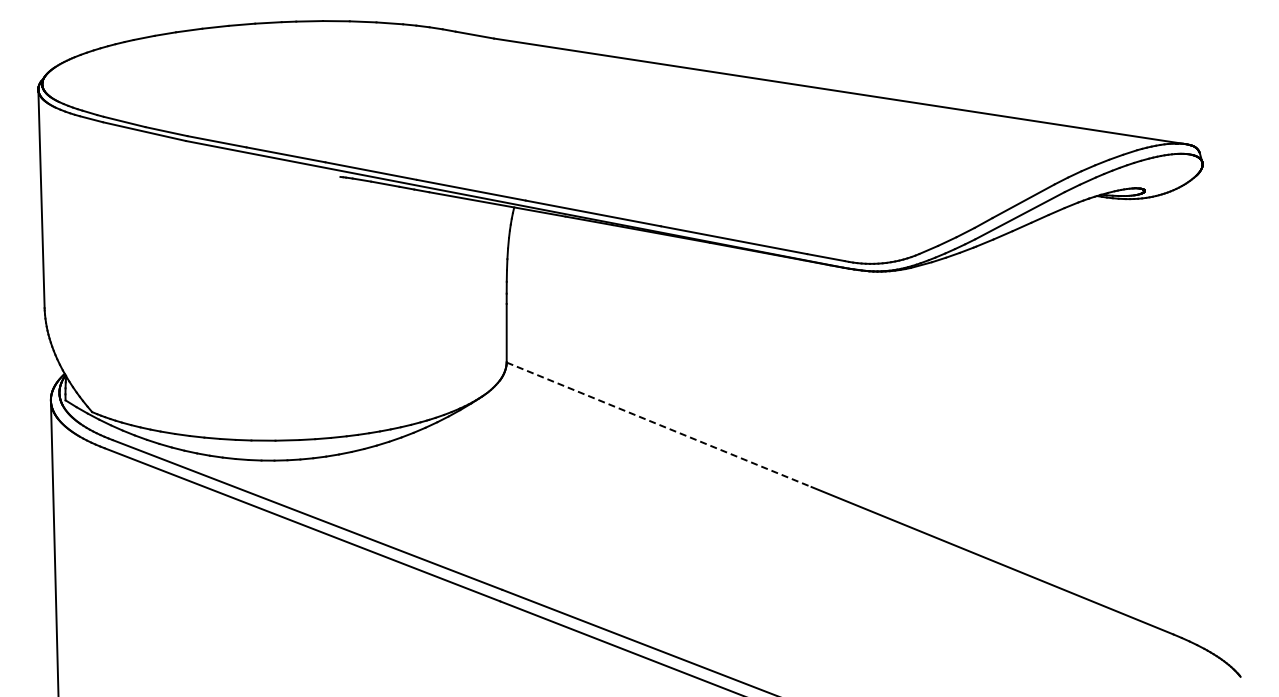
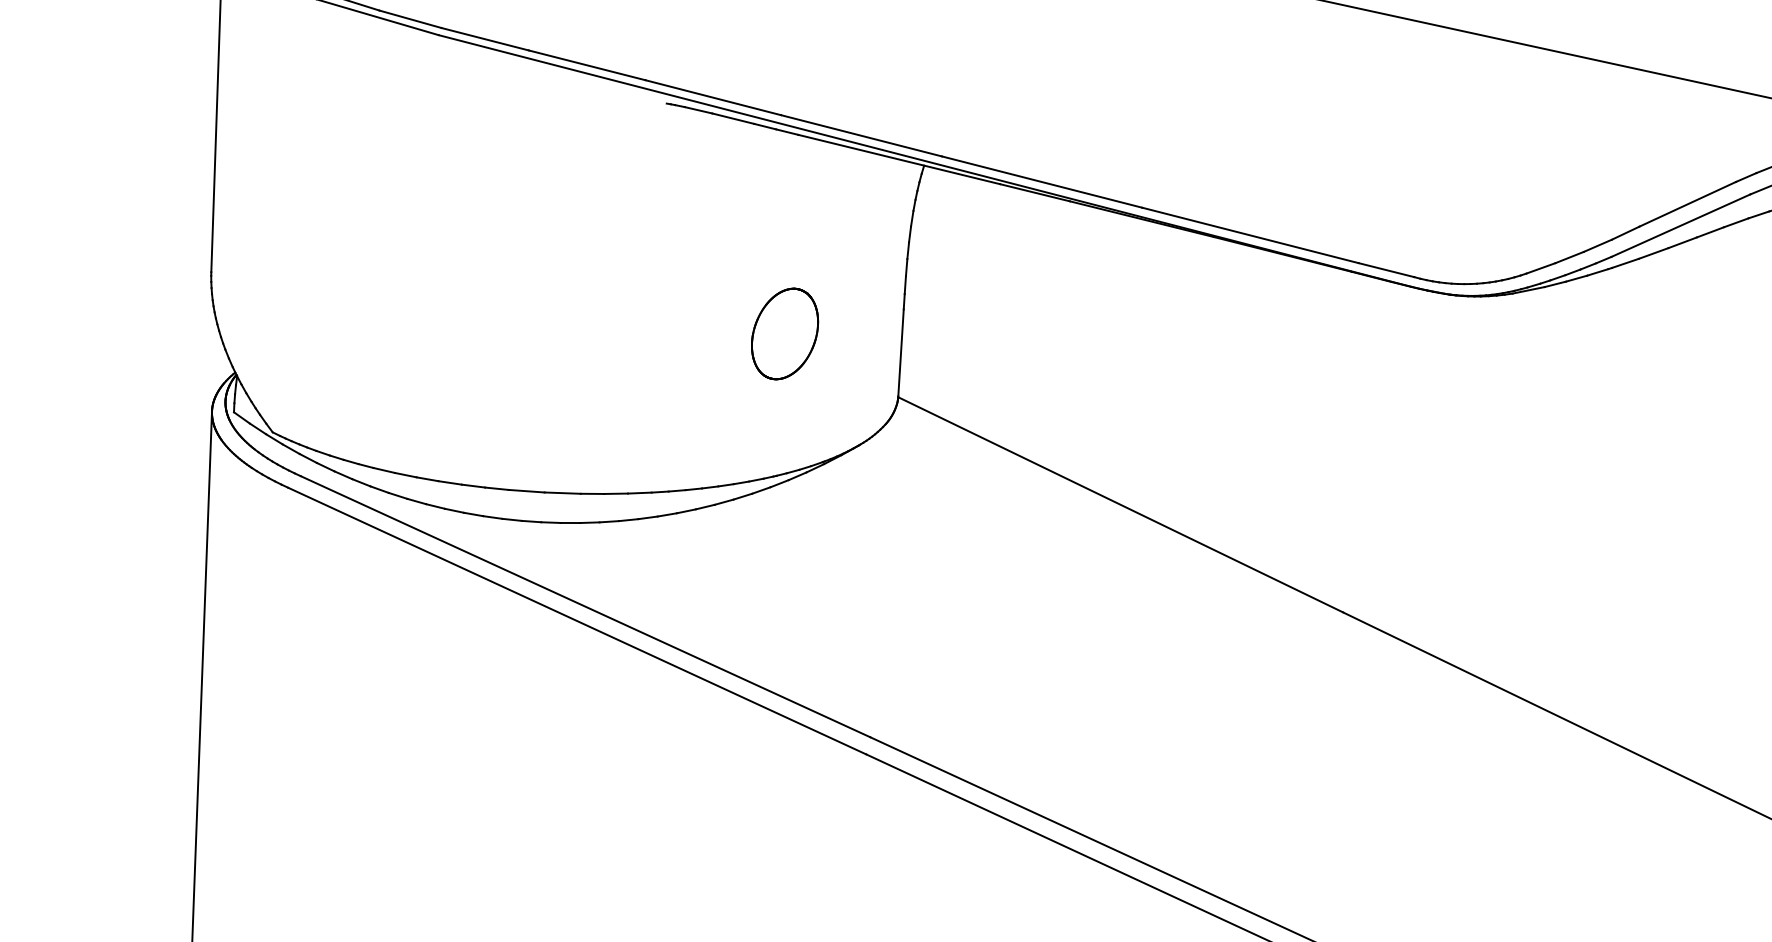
part: (428, 324) -> (784, 332), added
line: (659, 424) -> (1121, 504), dashed -> solid

